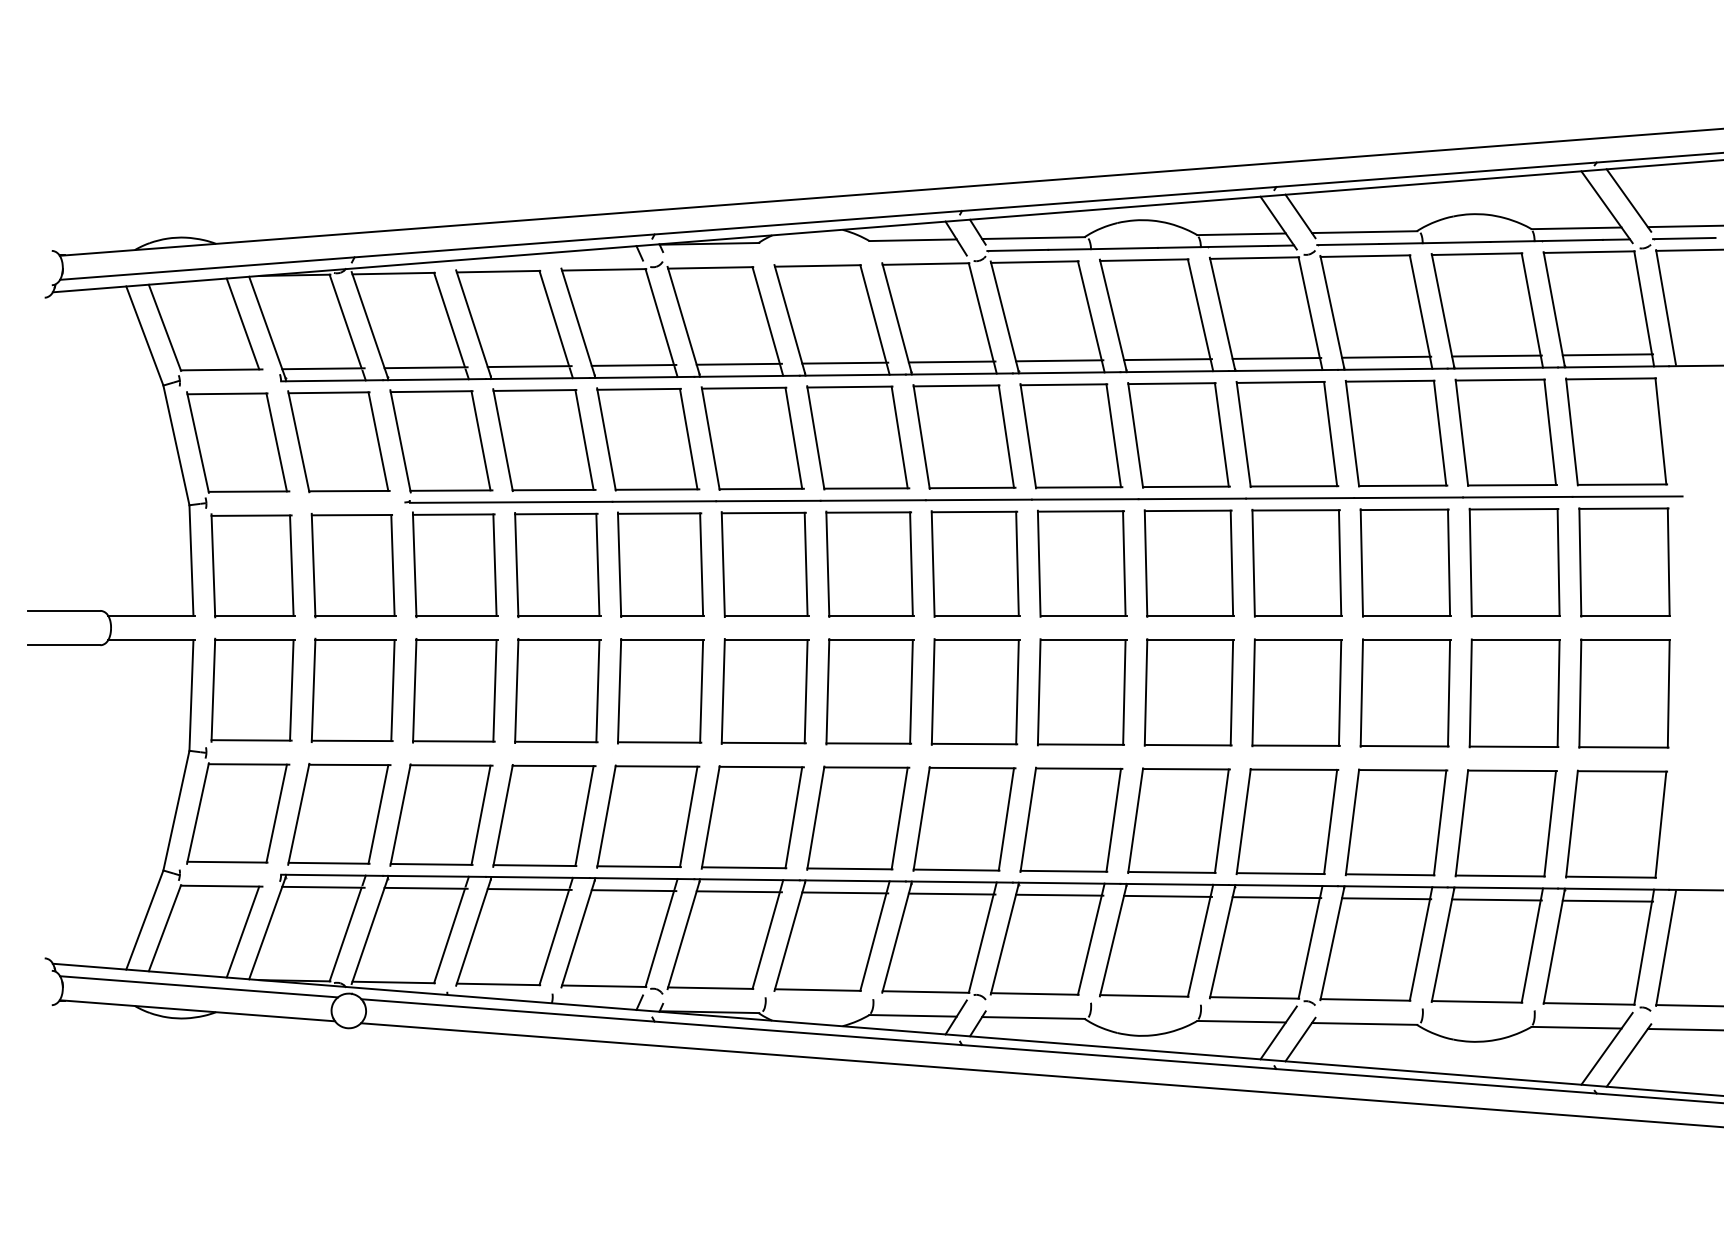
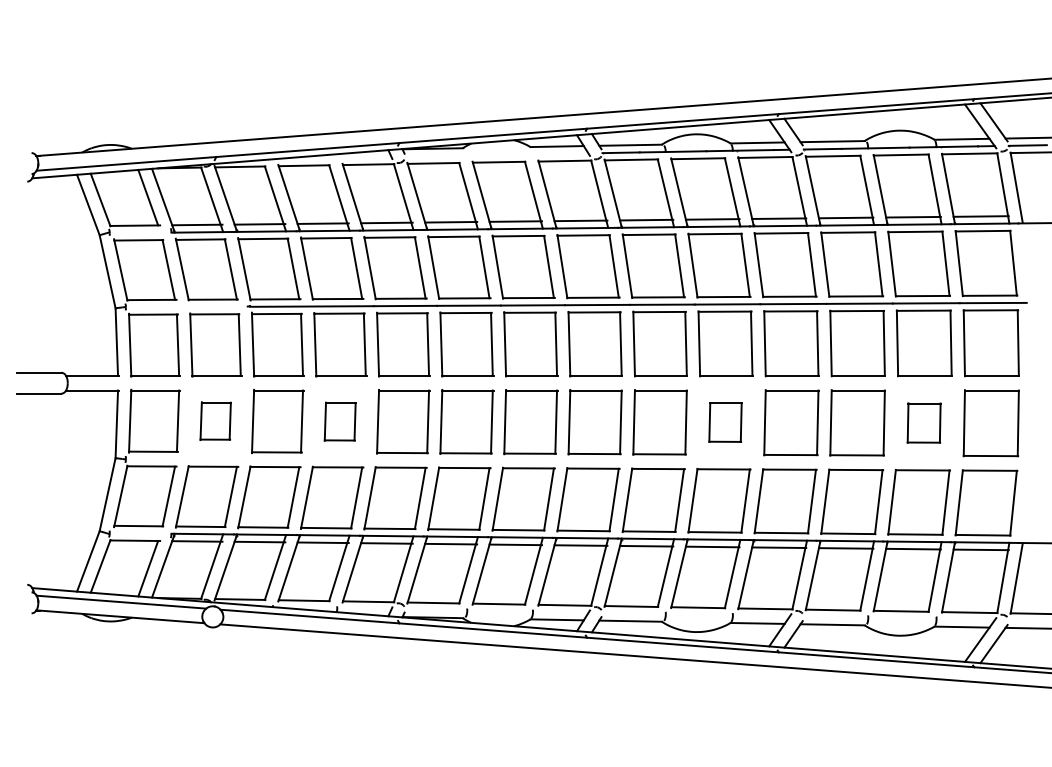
part: (353, 689) -> (215, 420), size x0.6
part: (558, 690) -> (340, 421), size x0.6
part: (1188, 692) -> (725, 422), size x0.6
part: (1513, 692) -> (923, 422), size x0.6

